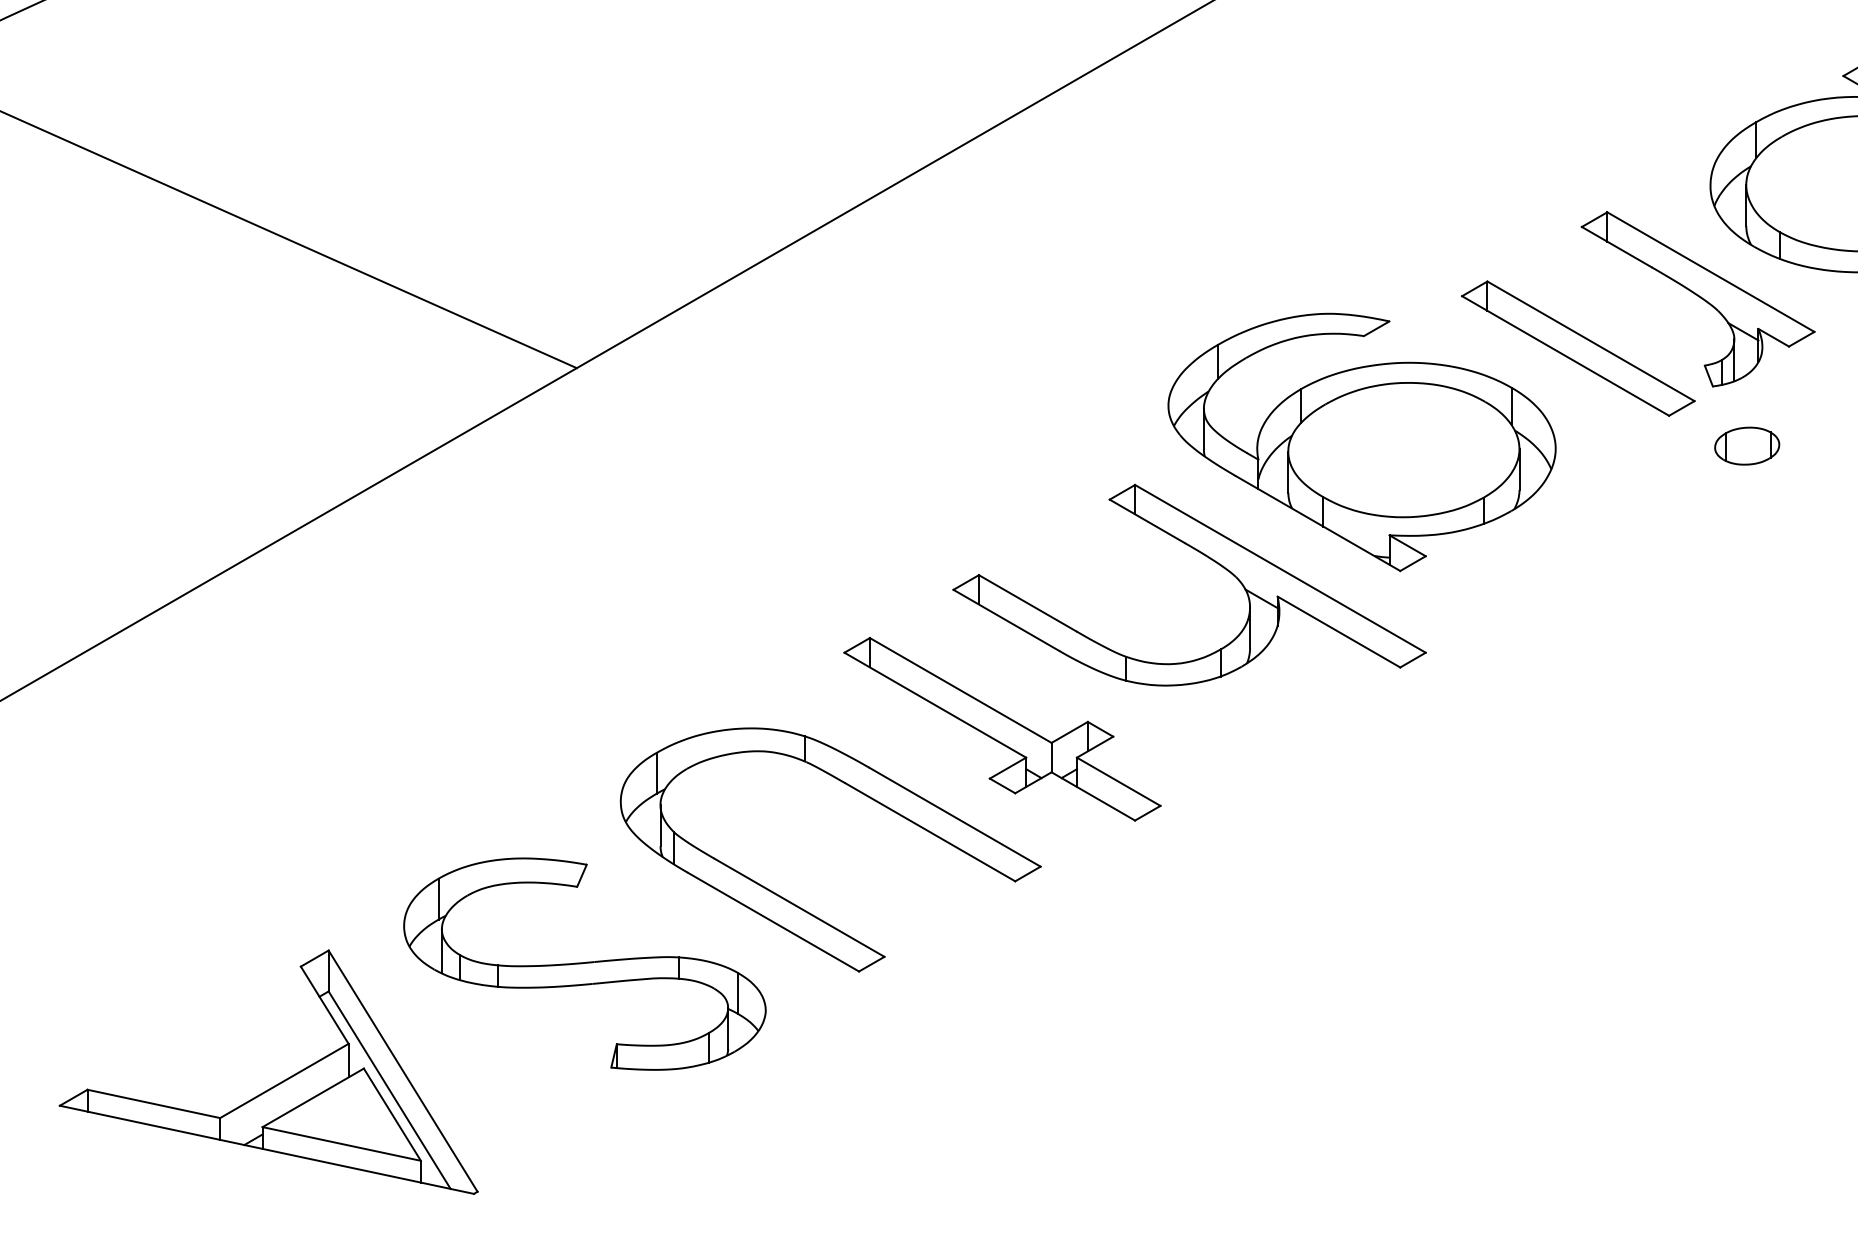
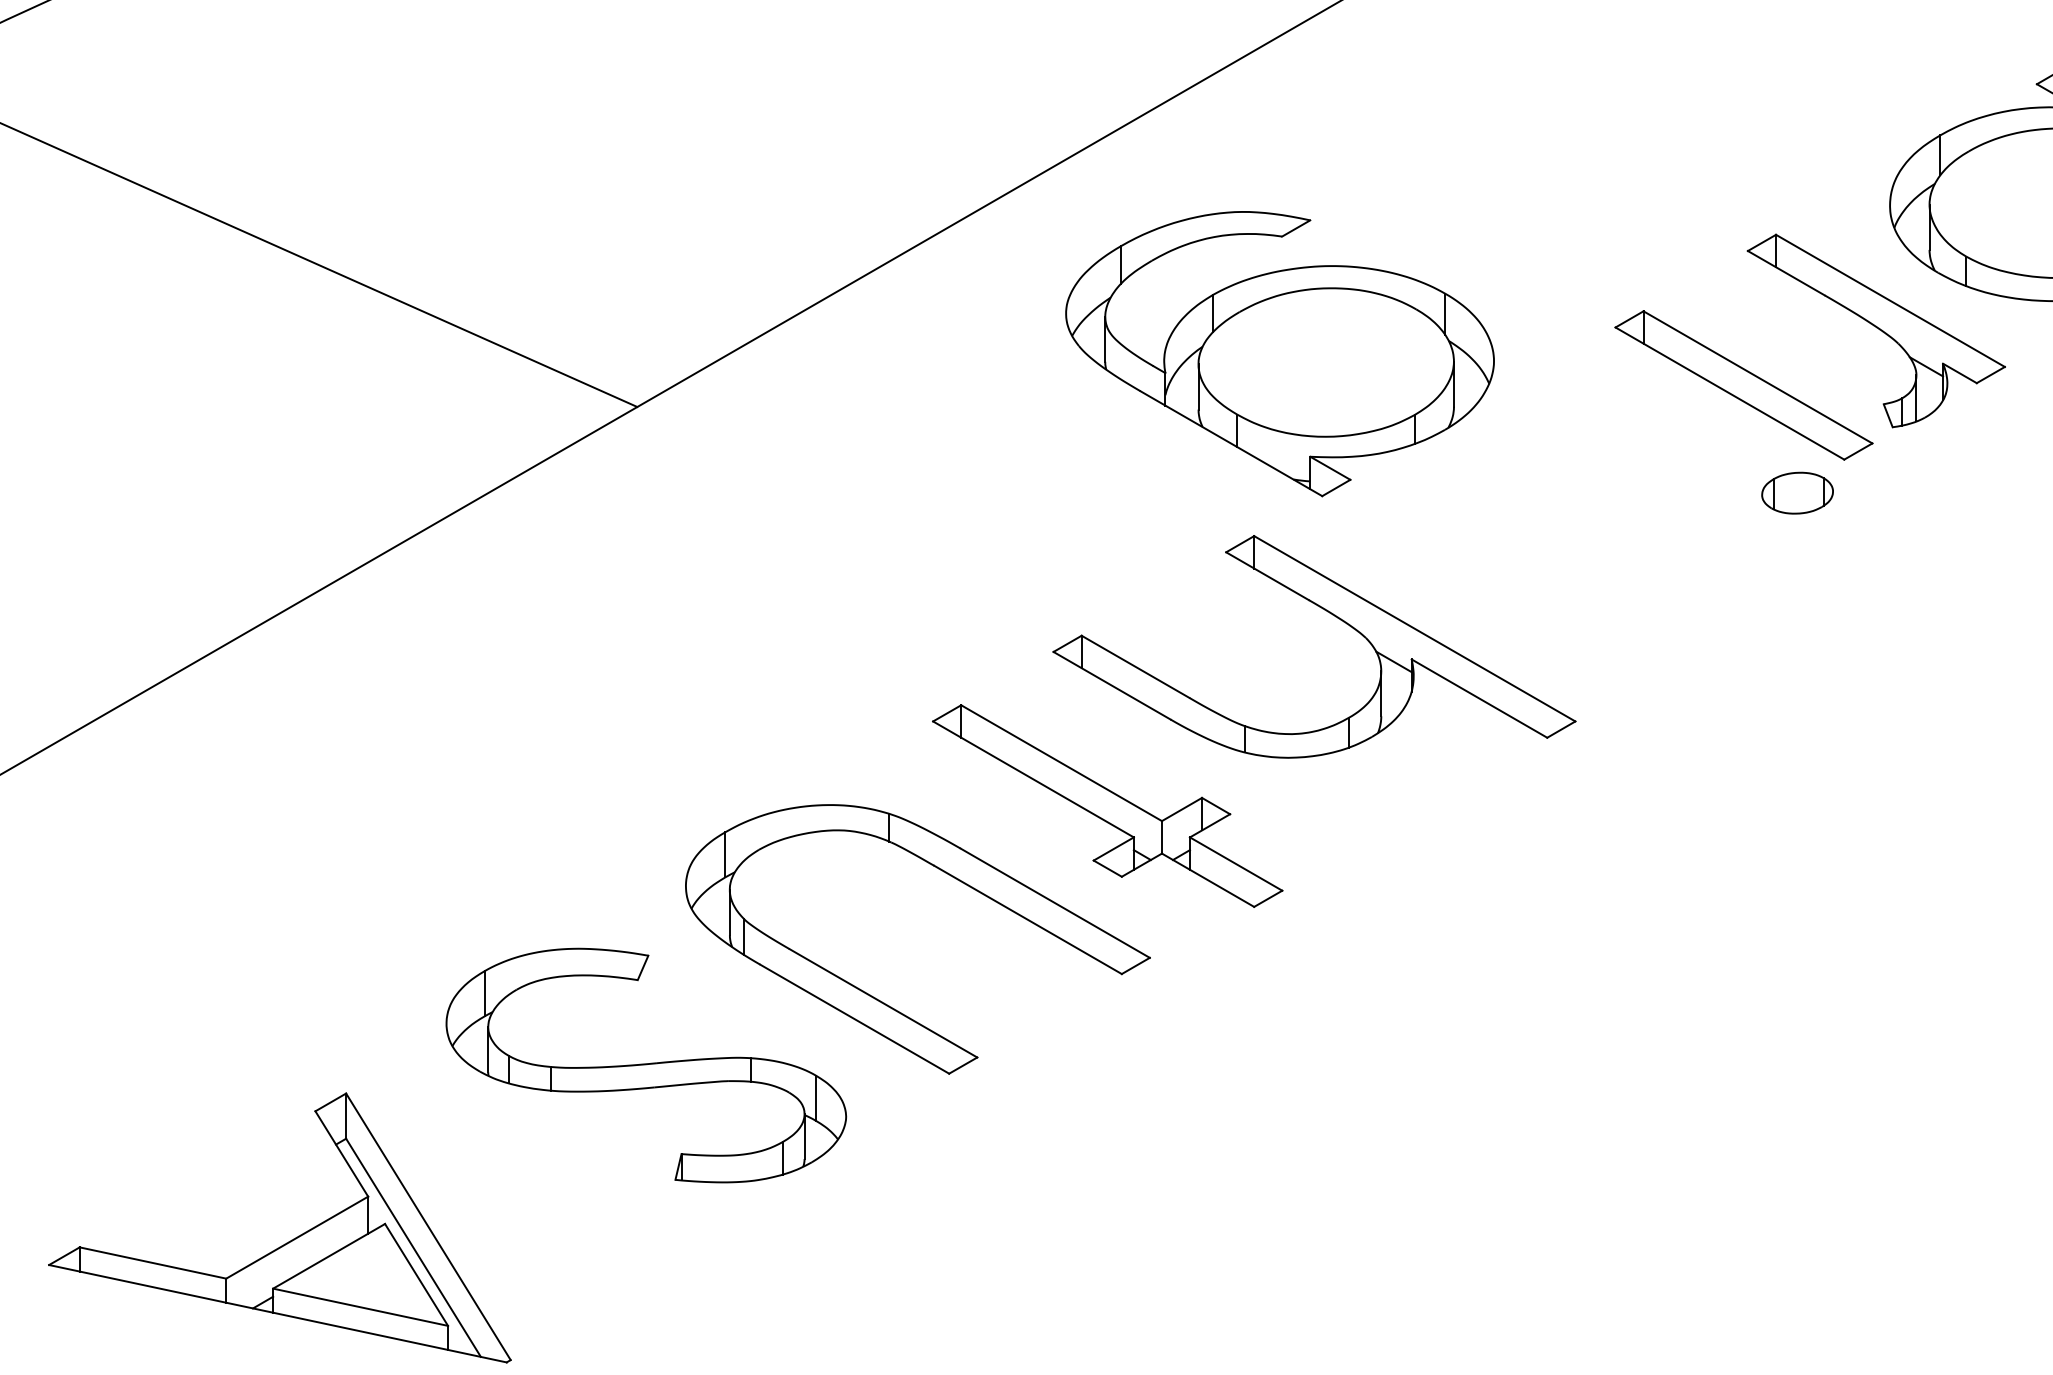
part: (1361, 442) -> (1279, 354), moved
part: (1747, 445) -> (1797, 492), moved
part: (274, 1085) -> (286, 1242), moved

